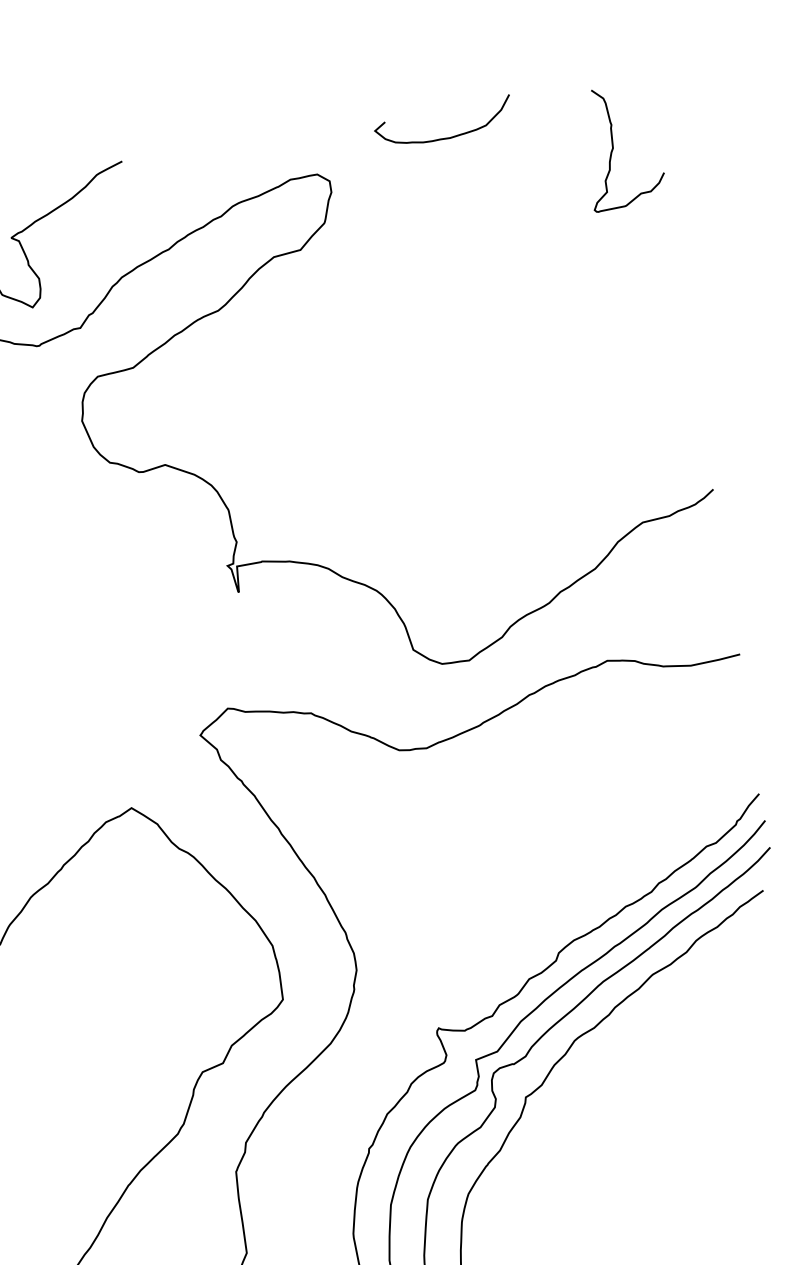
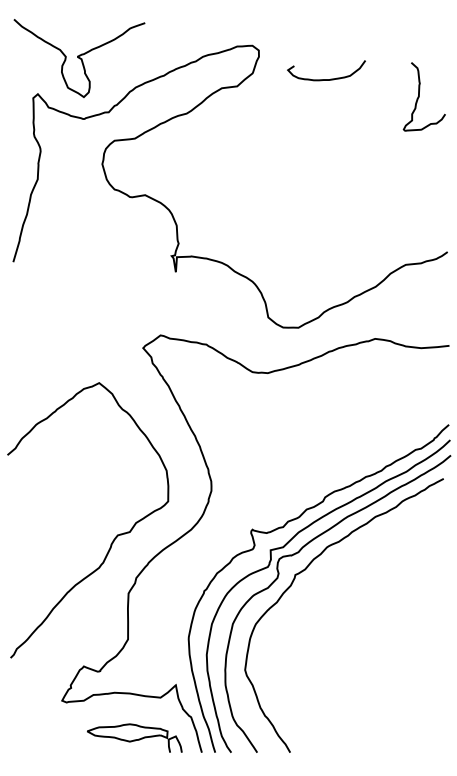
curve: (452, 135) -> (330, 78), moved
curve: (614, 147) -> (419, 96), moved

